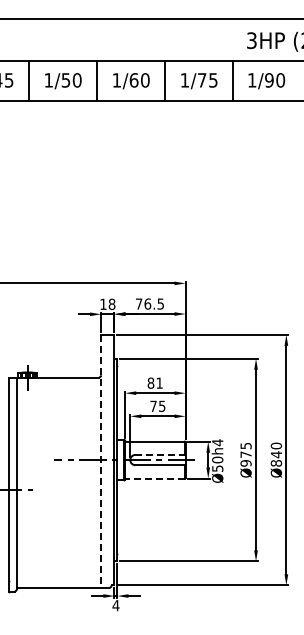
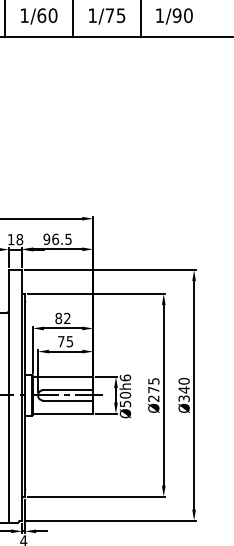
text: (138, 303) -> (46, 238), 76.5 -> 96.5
text: (159, 382) -> (67, 317), 81 -> 82
text: (217, 442) -> (125, 377), Ø50h4 -> Ø50h6
line: (160, 454) -> (68, 389), dashed -> solid
line: (101, 461) -> (9, 396), dashed -> solid
text: (245, 463) -> (153, 398), Ø975 -> Ø275
text: (275, 463) -> (183, 398), Ø840 -> Ø340
line: (154, 478) -> (62, 413), dashed -> solid

